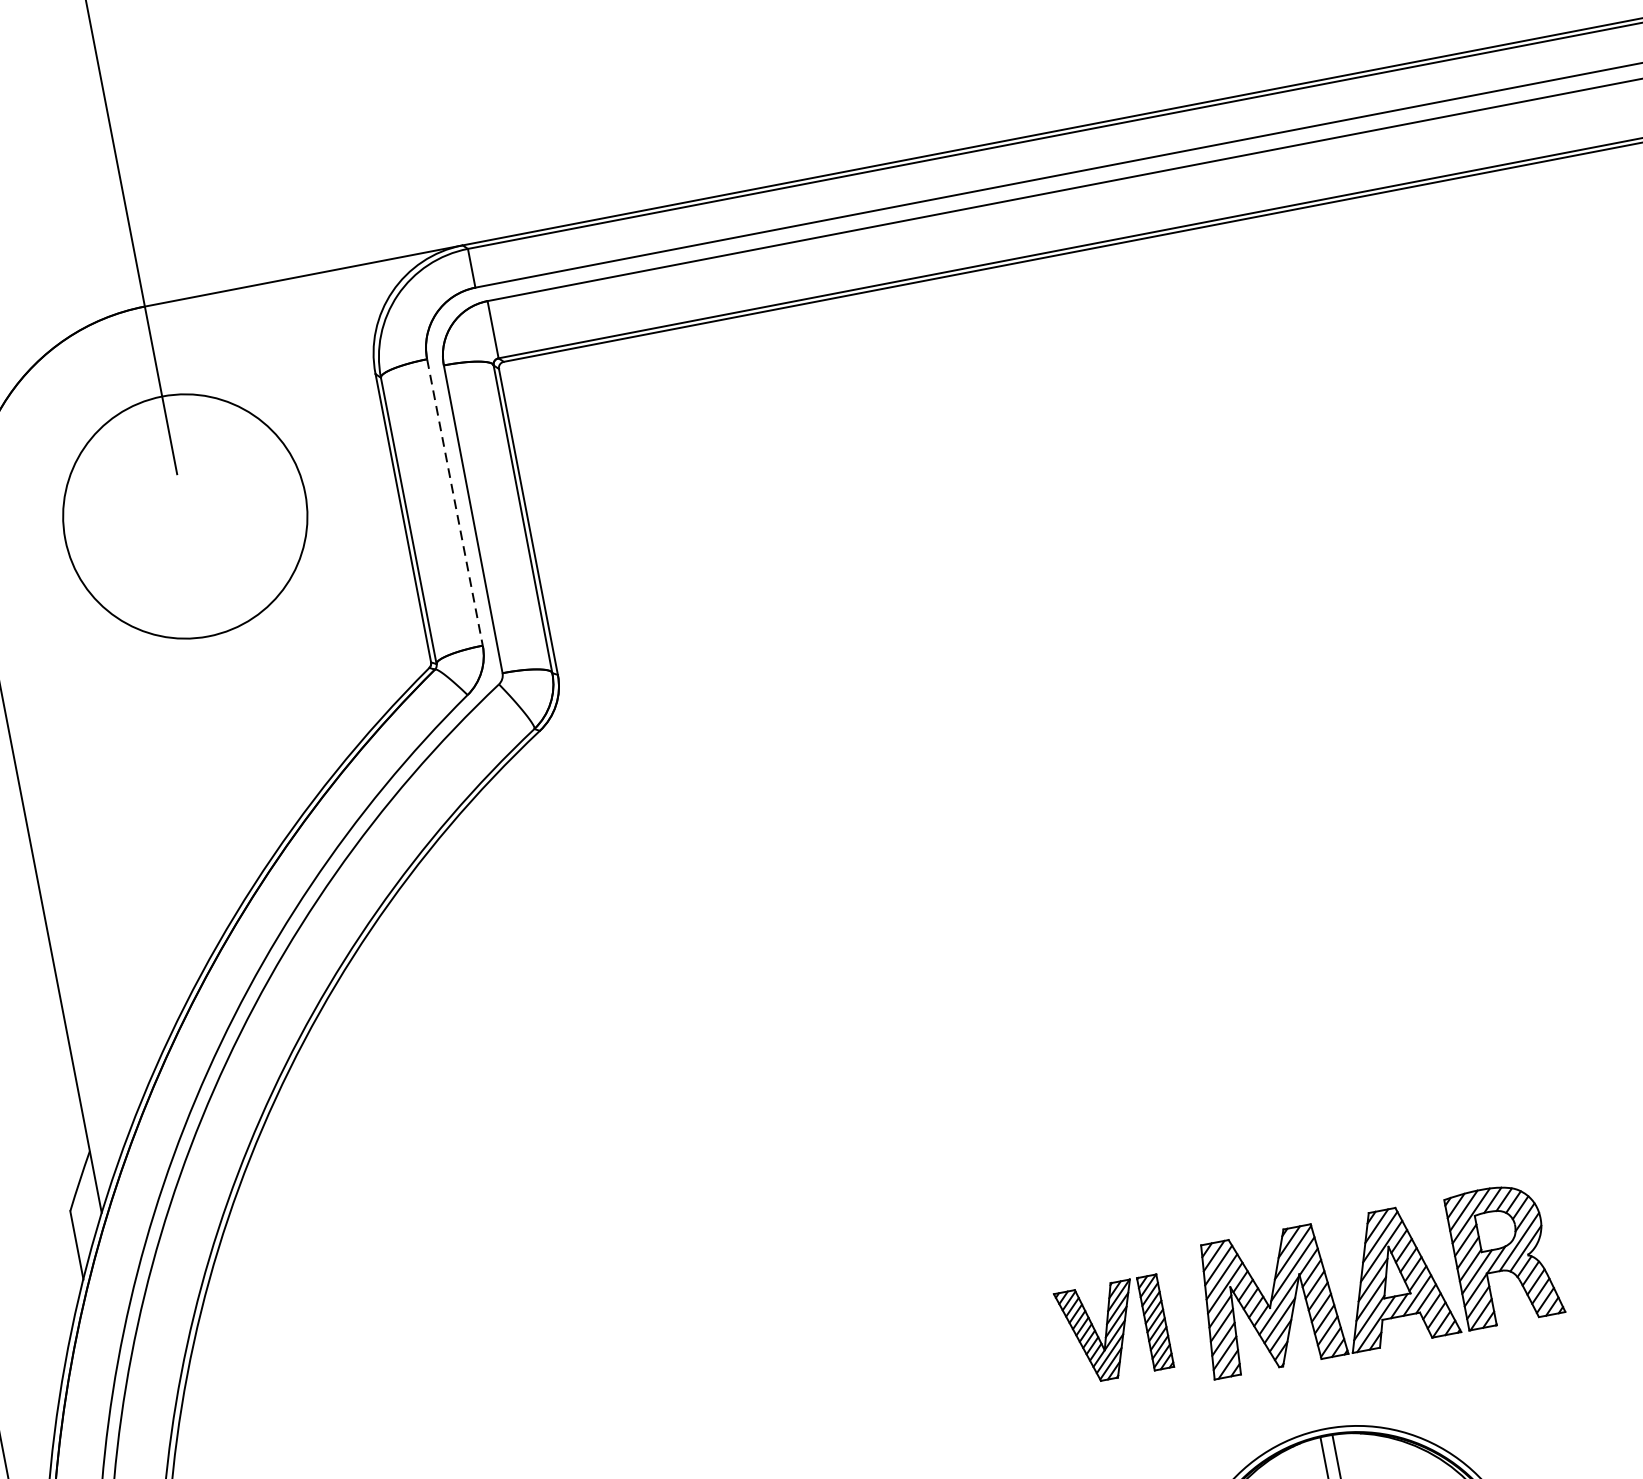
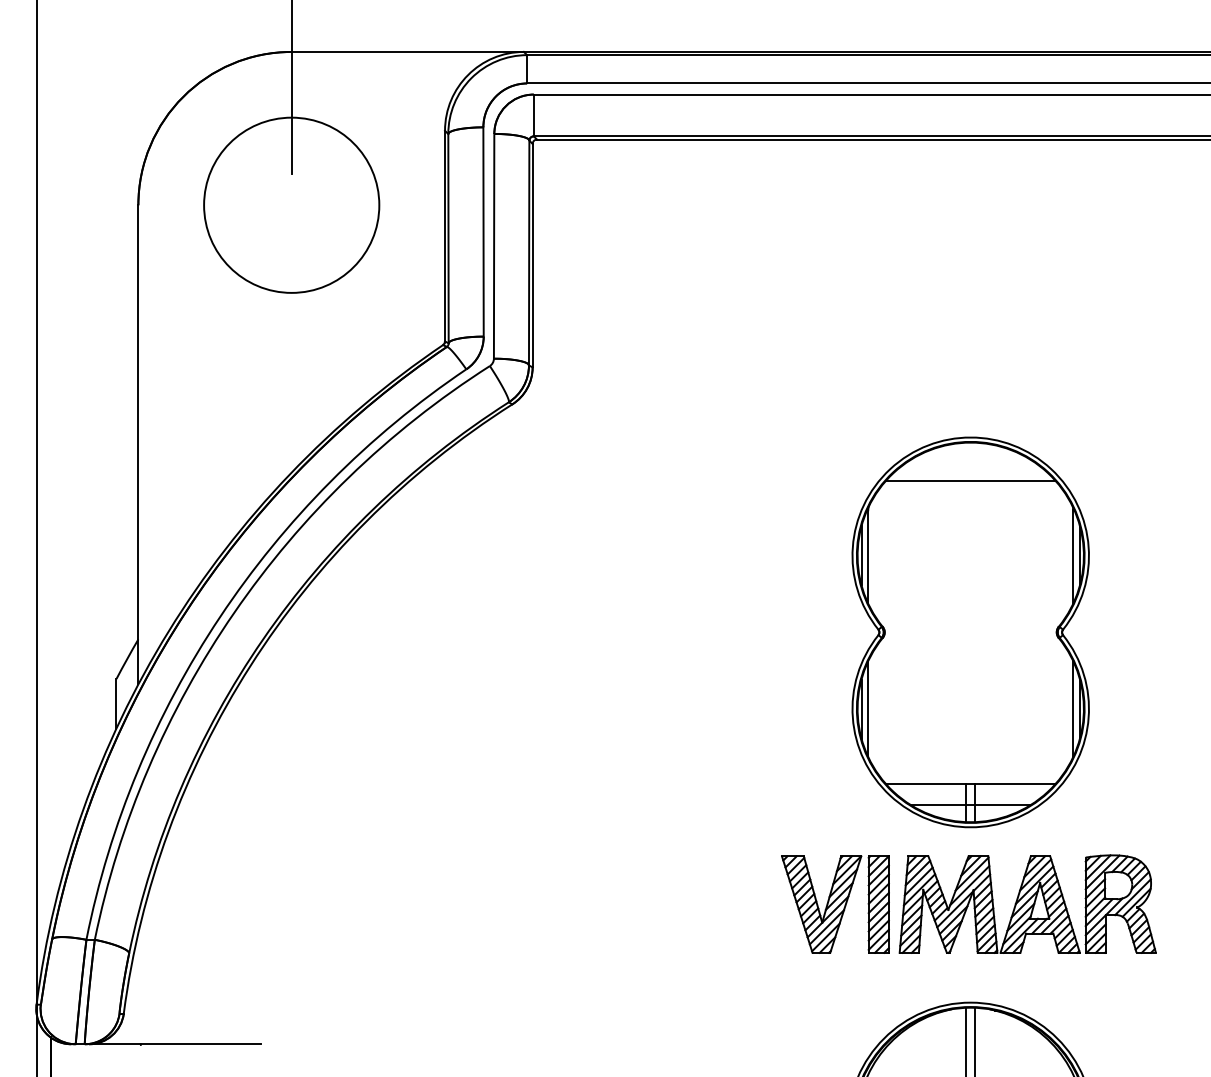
line: (454, 501) -> (483, 231), dashed -> solid
part: (1227, 922) -> (970, 632), added
part: (1114, 1330) -> (835, 904), size x1.43

